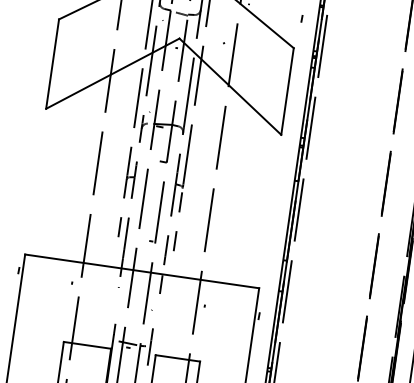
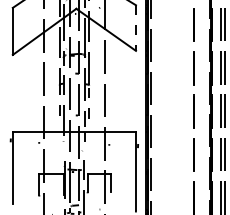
line: (288, 92) -> (136, 28), solid -> dashed

